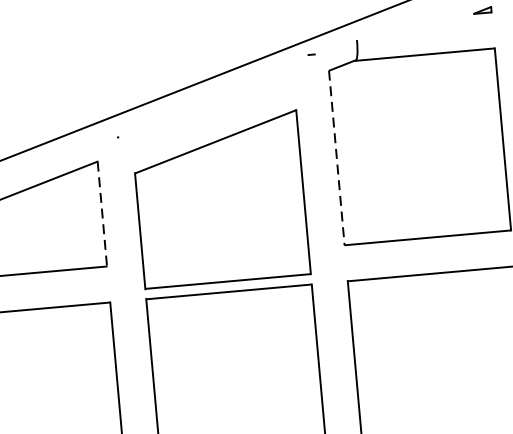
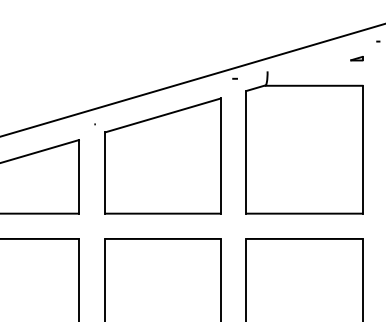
line: (337, 158) -> (246, 152), dashed -> solid
part: (220, 198) -> (162, 155), moved
line: (102, 213) -> (79, 176), dashed -> solid

